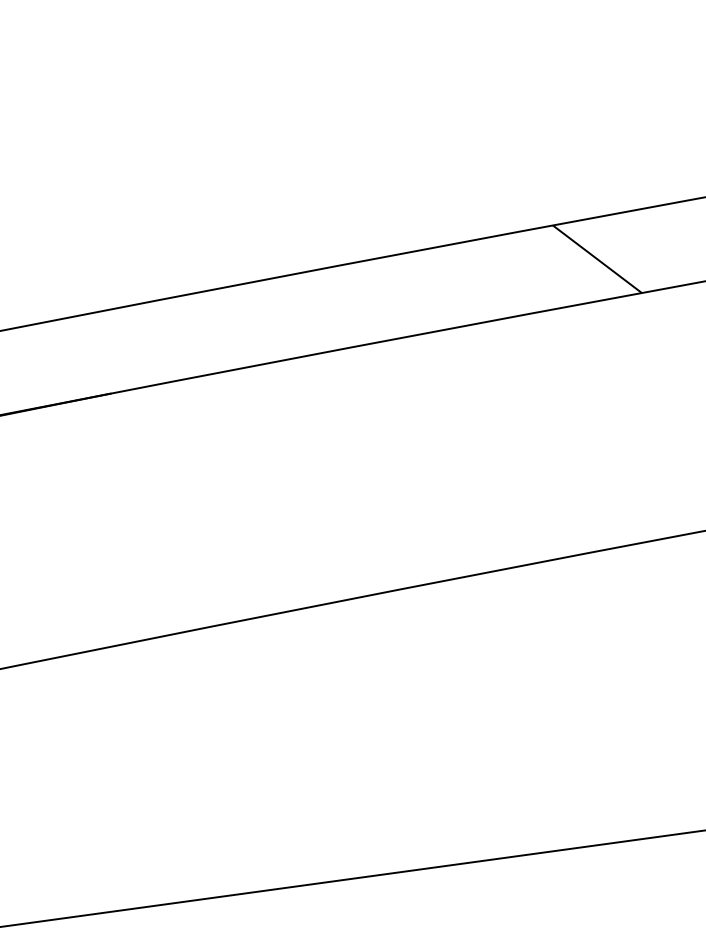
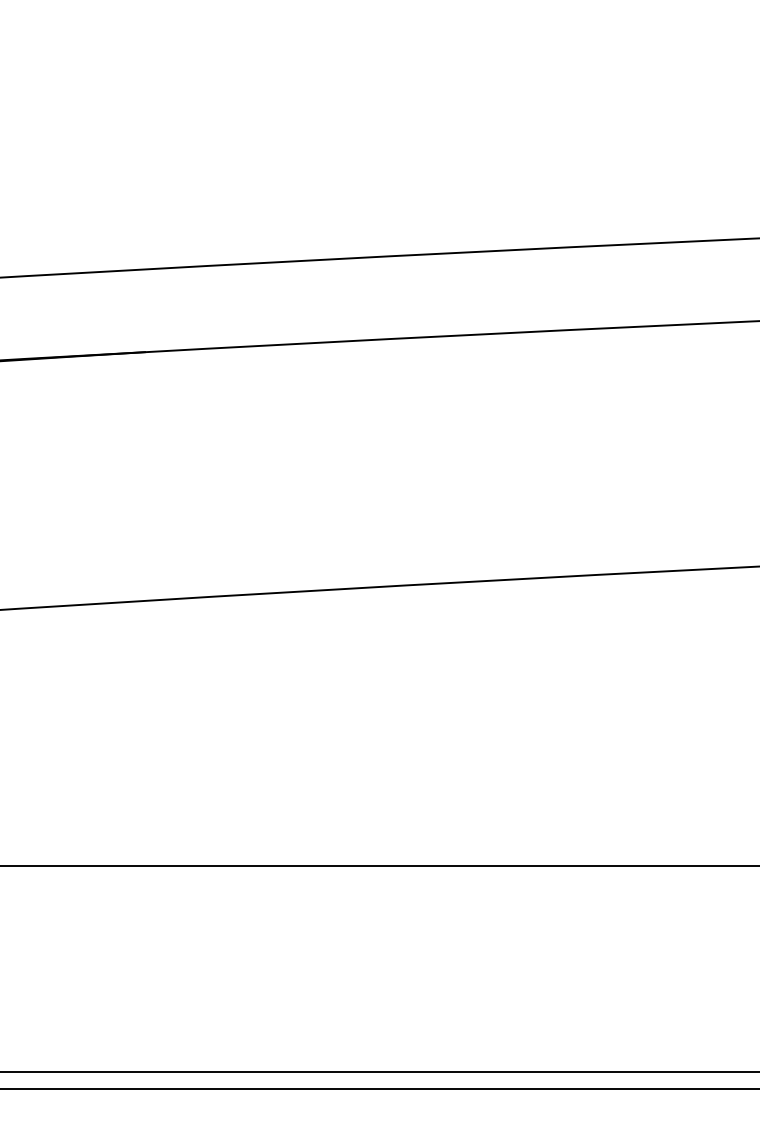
hatch: (597, 258) -> (645, 284), removed

